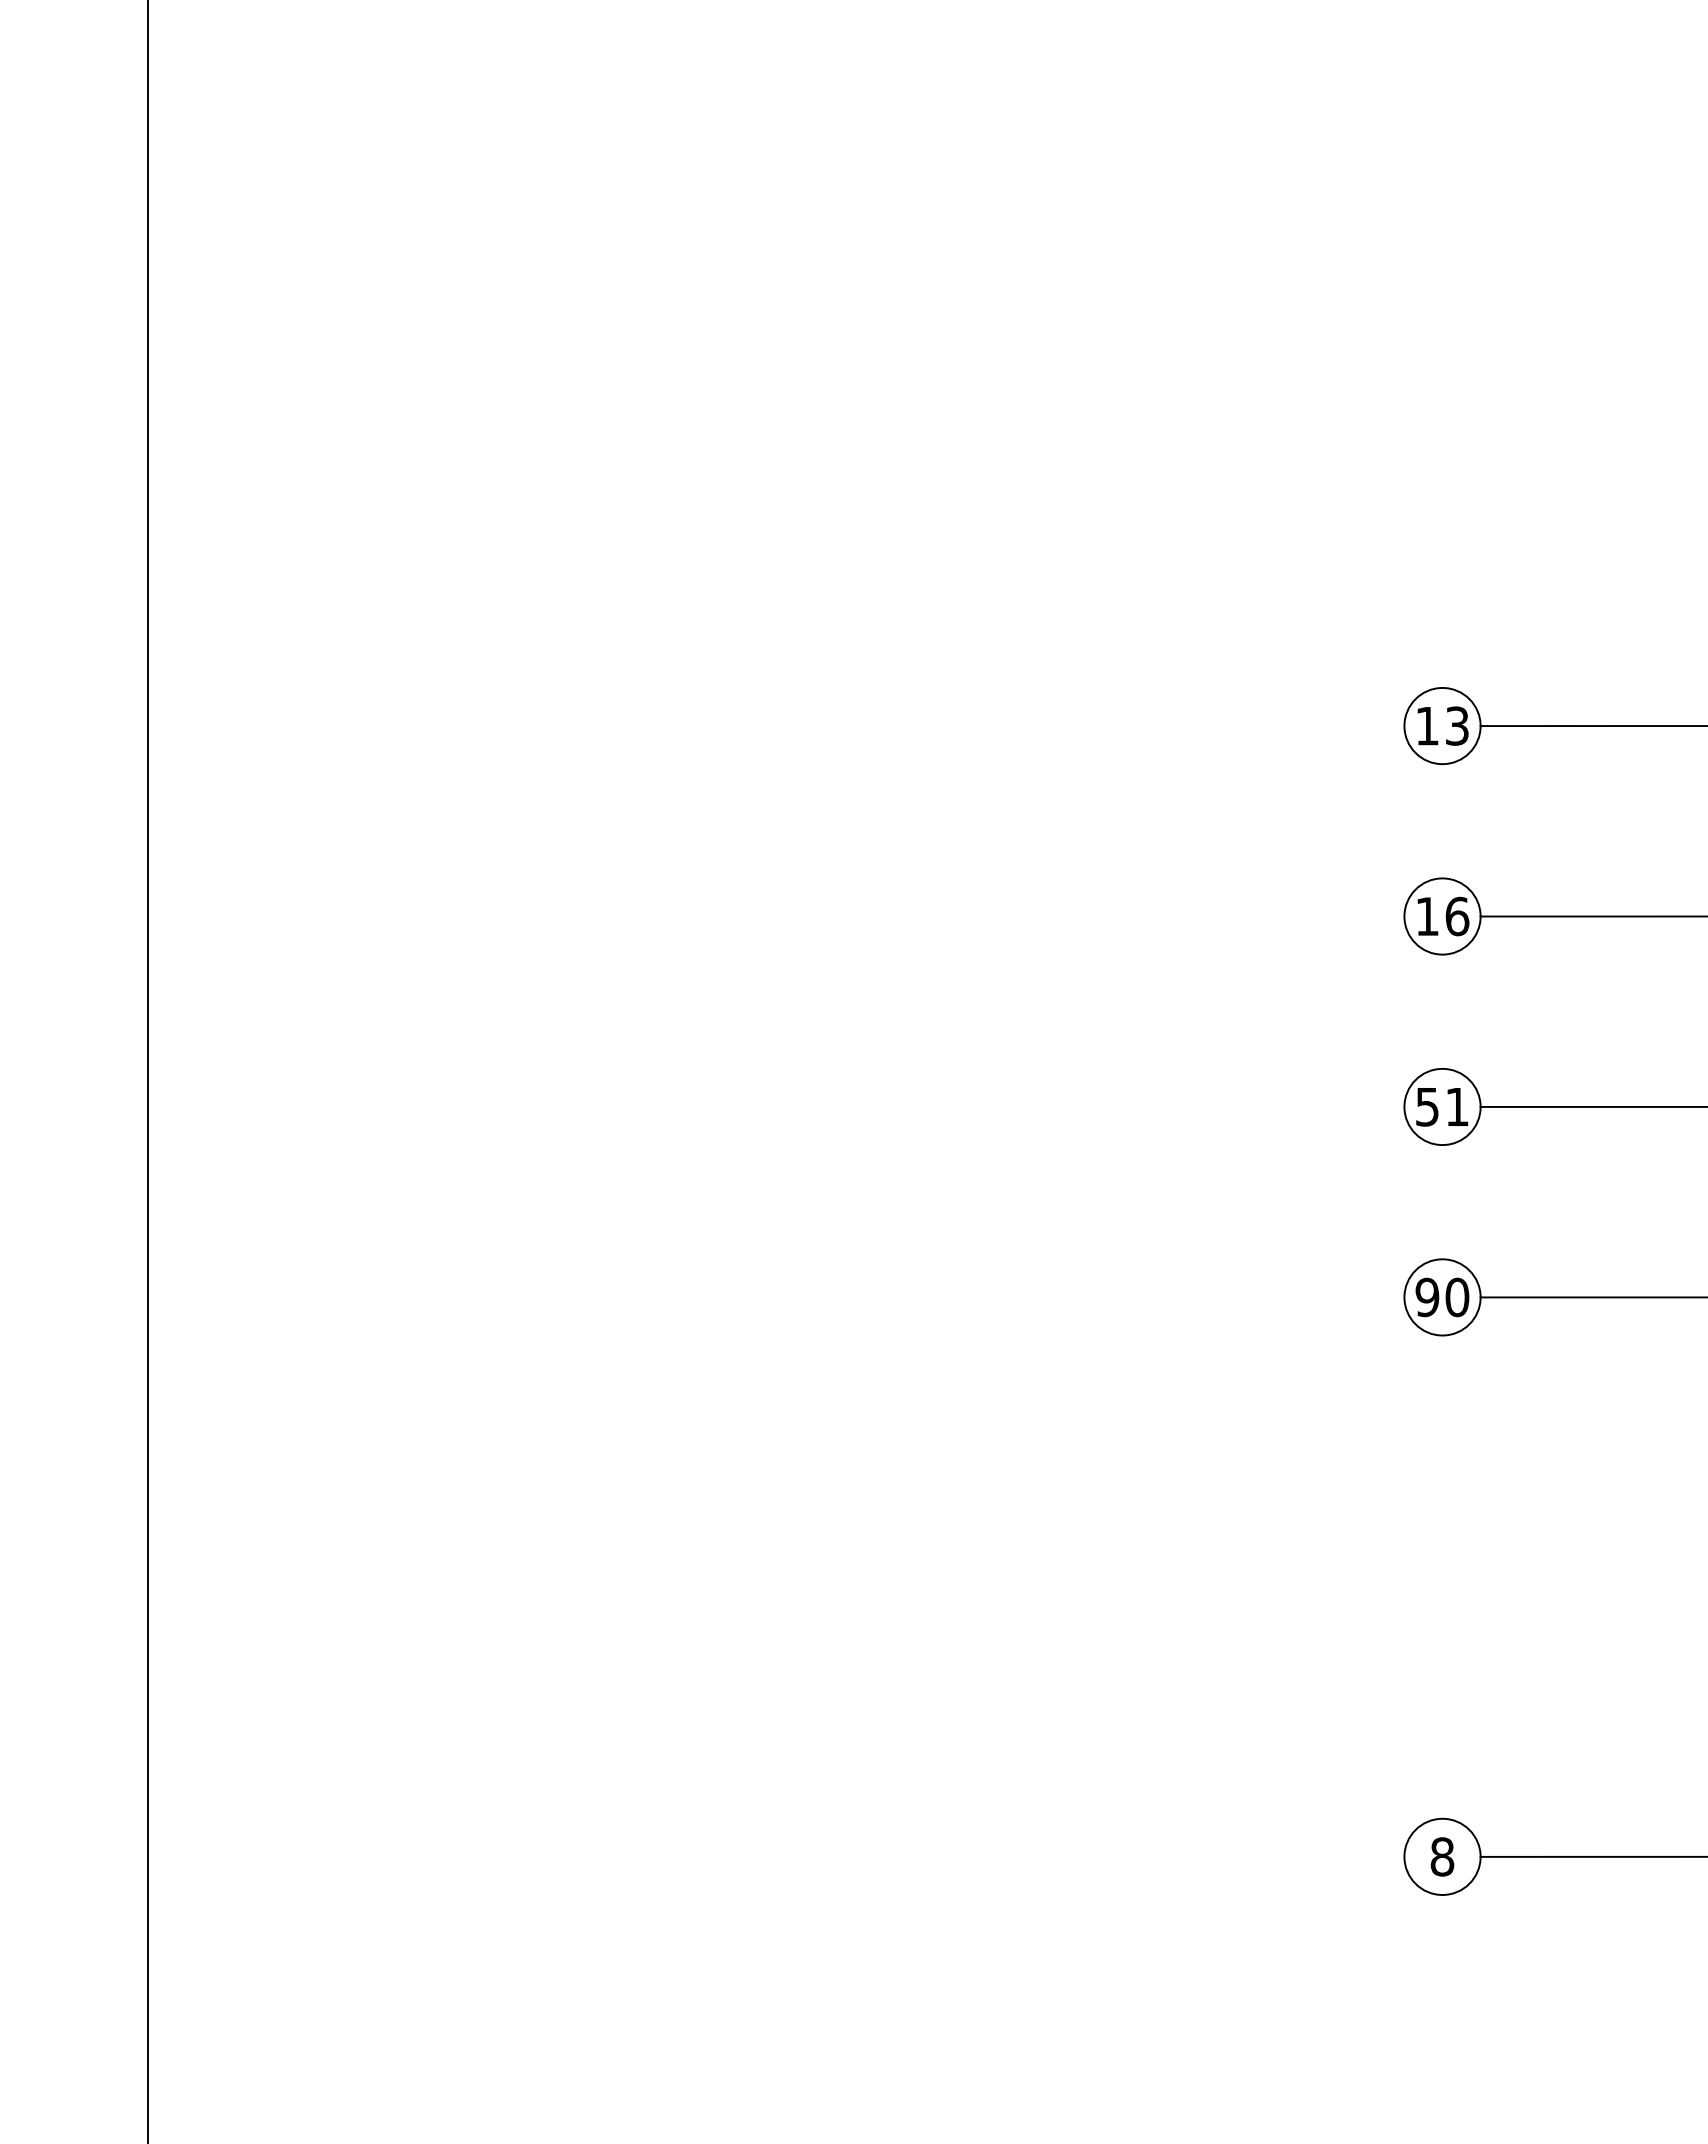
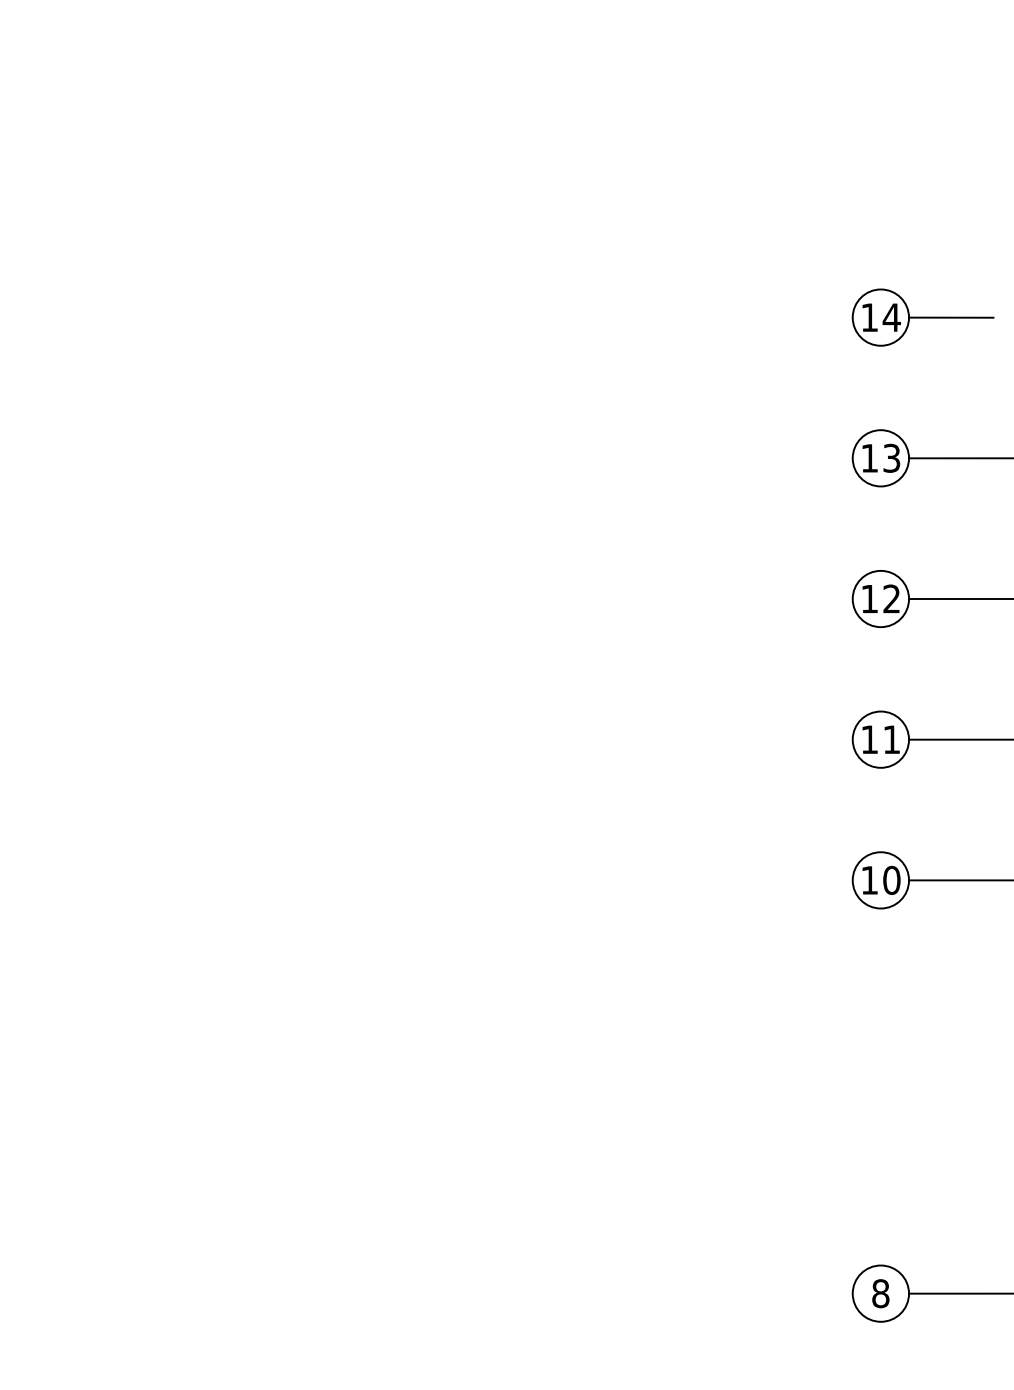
part: (1499, 535) -> (922, 317), added
text: (1457, 916) -> (891, 598), 16 -> 12
text: (1427, 1107) -> (869, 740), 51 -> 11
text: (1427, 1297) -> (869, 880), 90 -> 10

